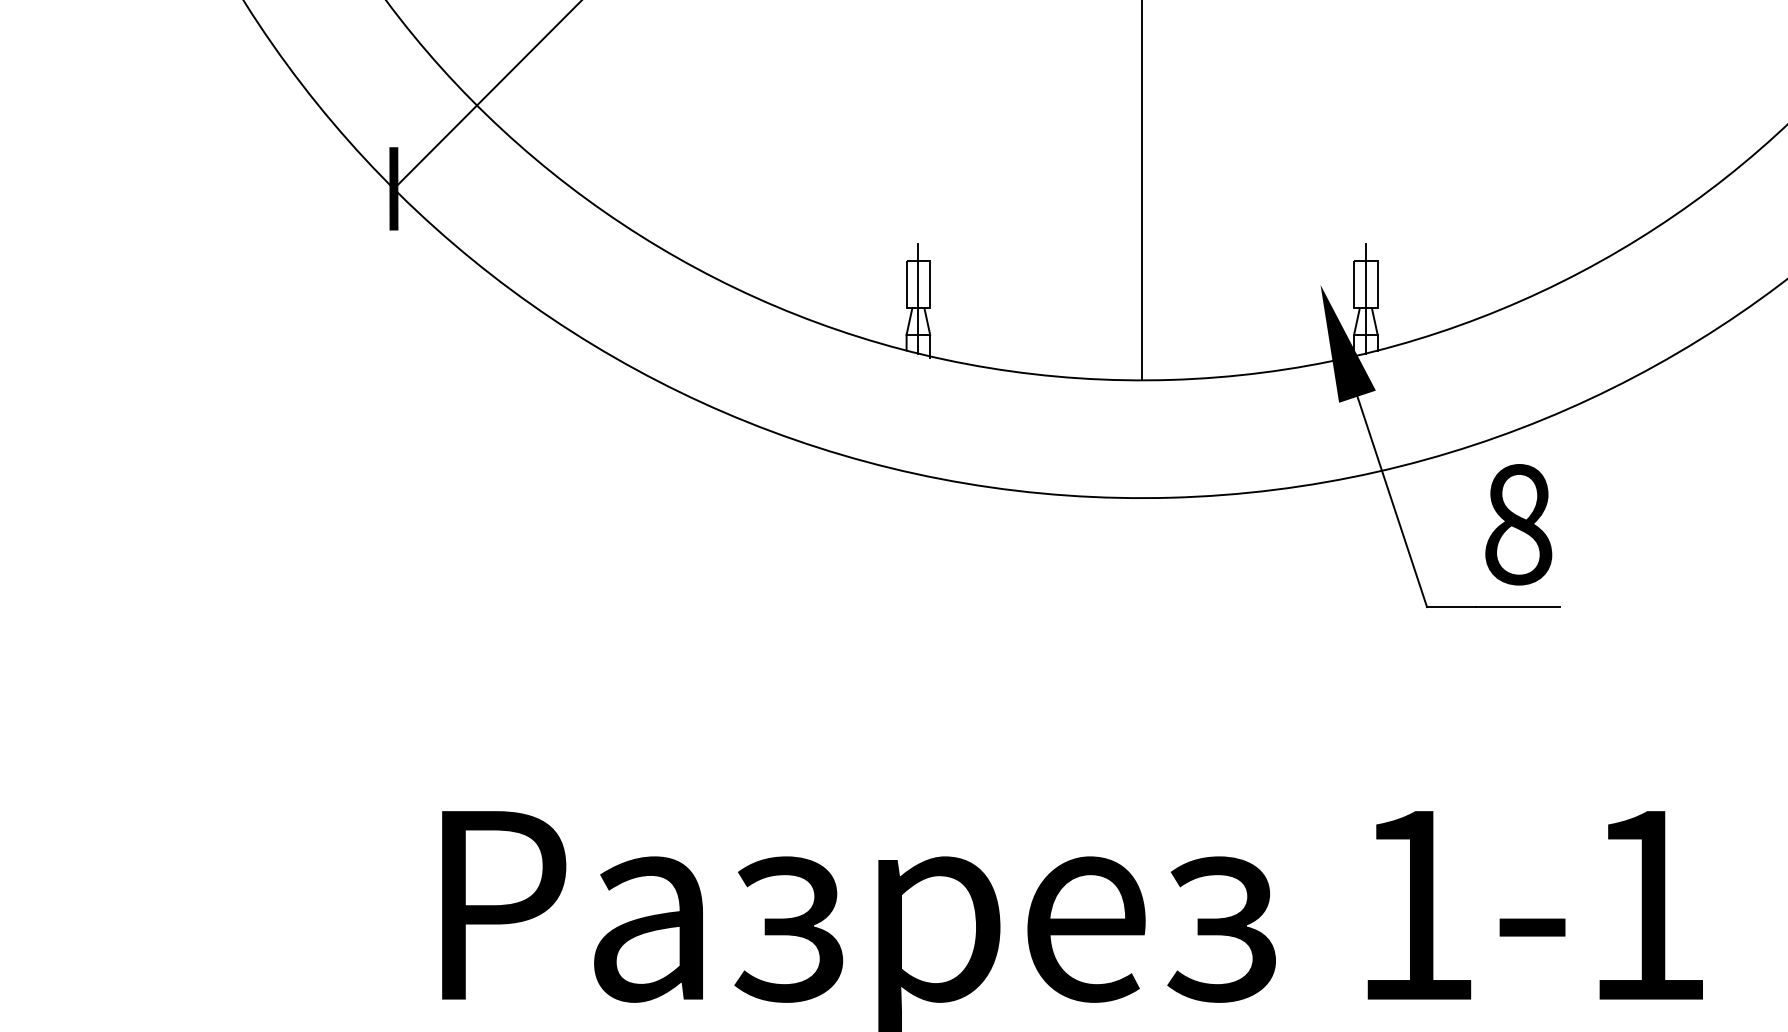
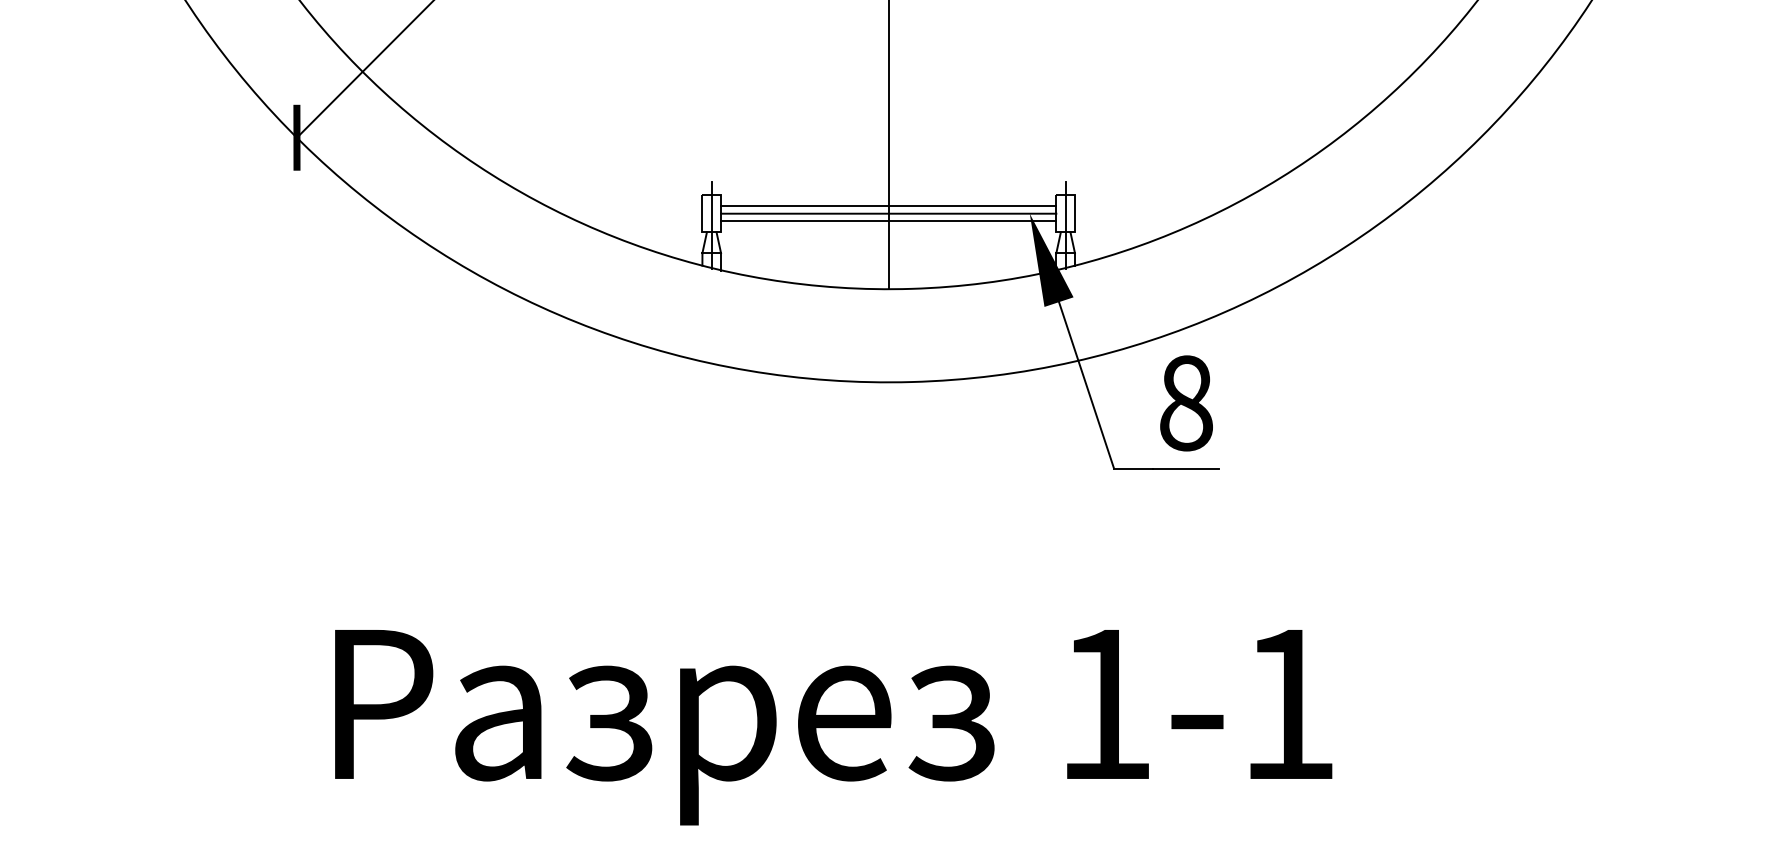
line: (1141, 275) -> (888, 206), added
line: (1141, 284) -> (888, 213), added
line: (1141, 294) -> (888, 221), added

